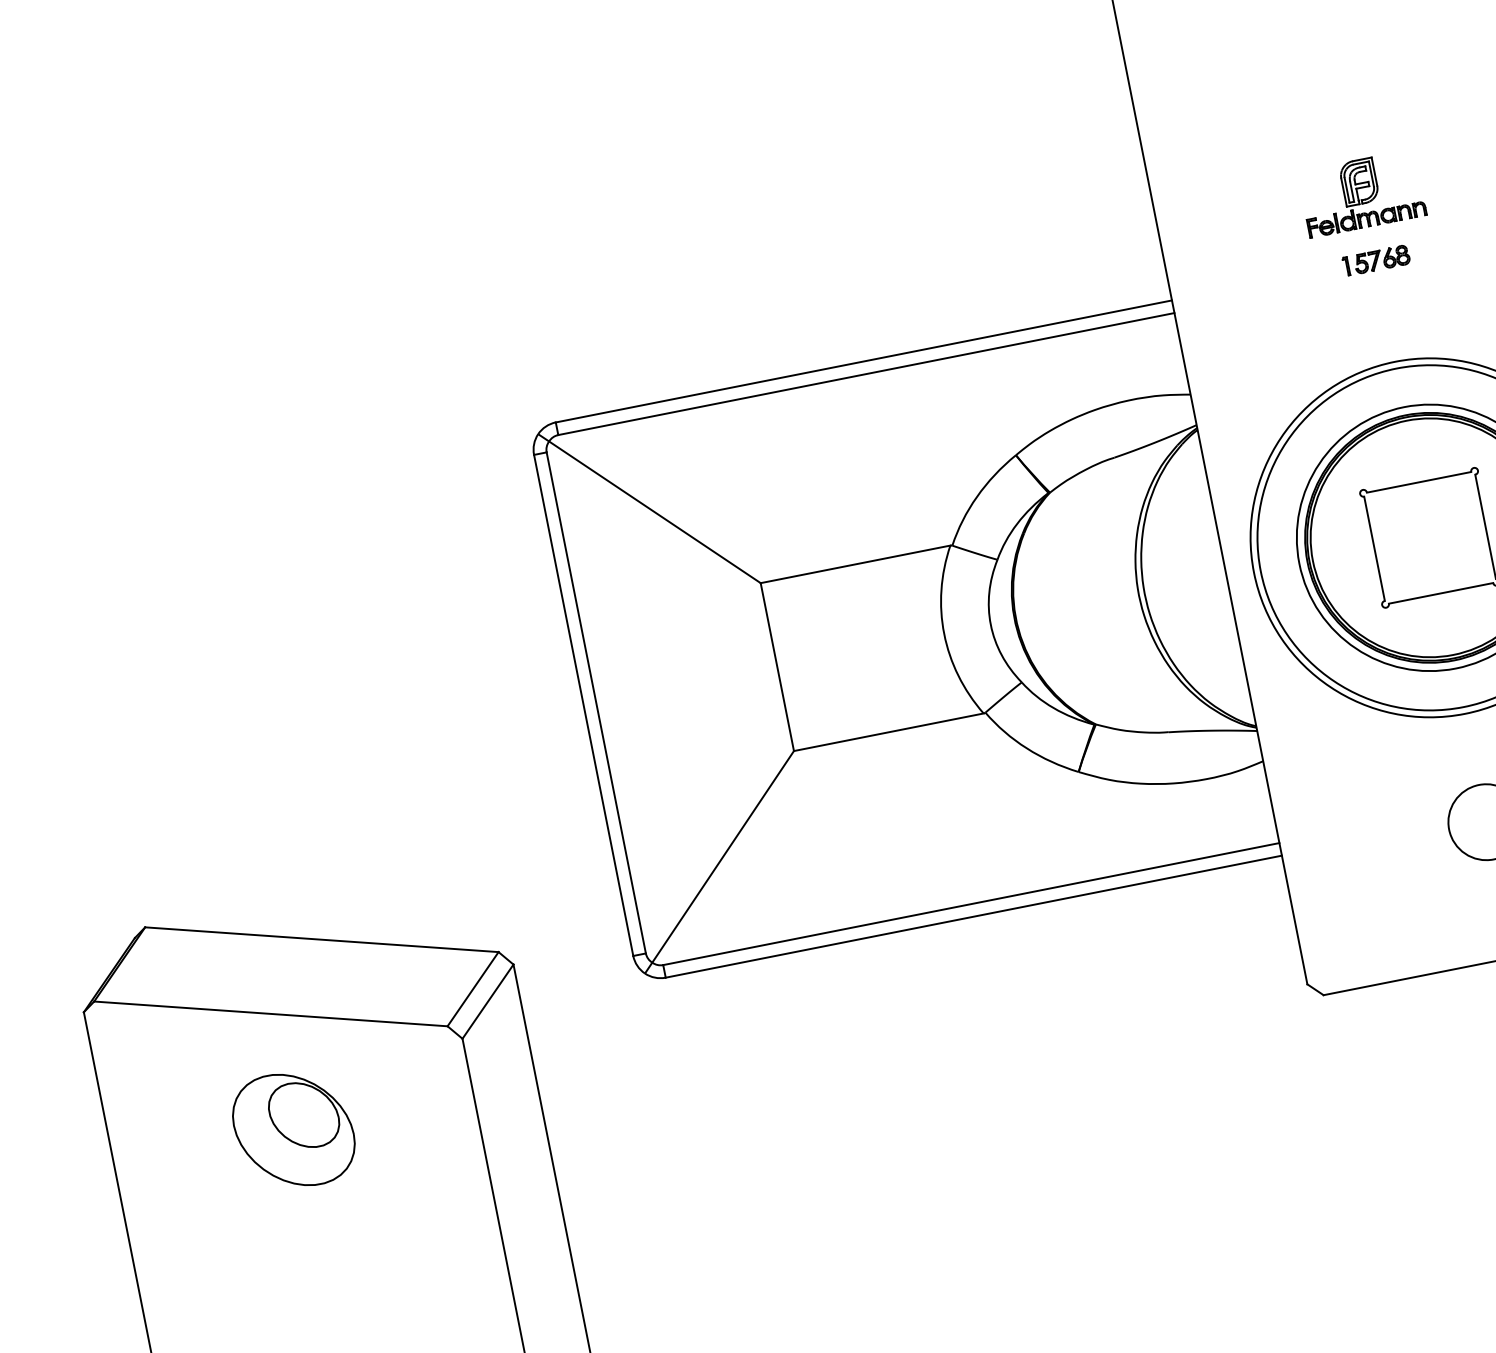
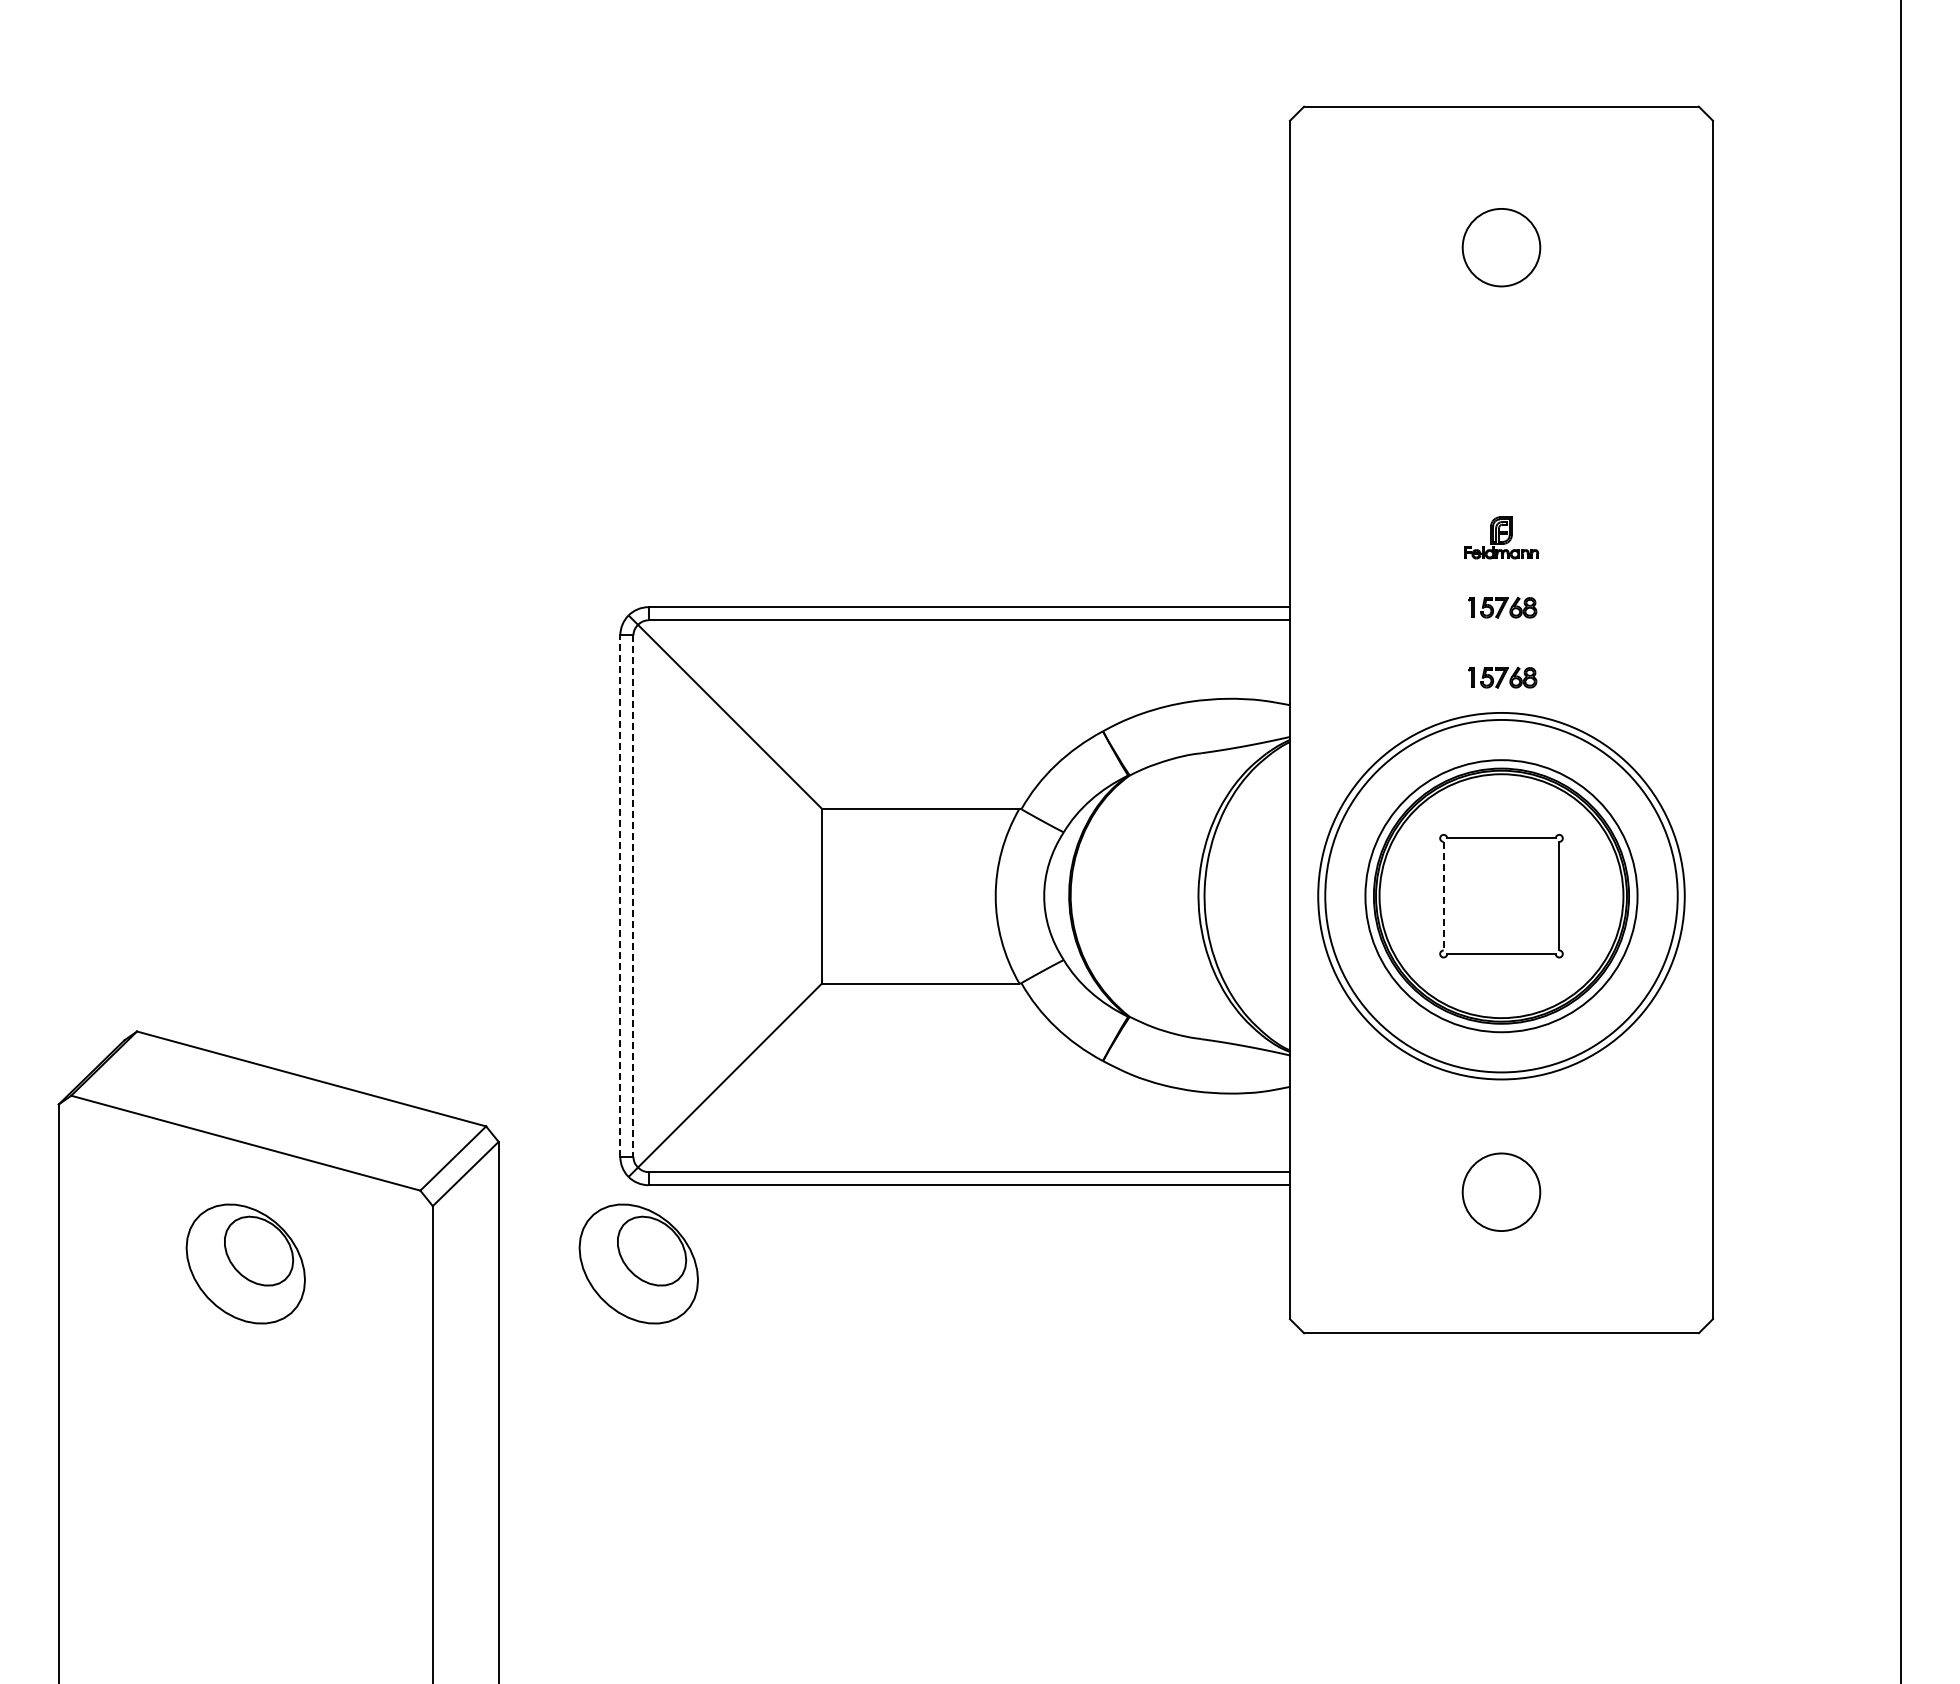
part: (1361, 193) -> (1501, 537), size x0.6
part: (1389, 327) -> (1502, 677), added
line: (1374, 549) -> (1443, 896), solid -> dashed
line: (596, 703) -> (633, 896), solid -> dashed
line: (583, 705) -> (620, 896), solid -> dashed
part: (670, 1054) -> (638, 1263), added

